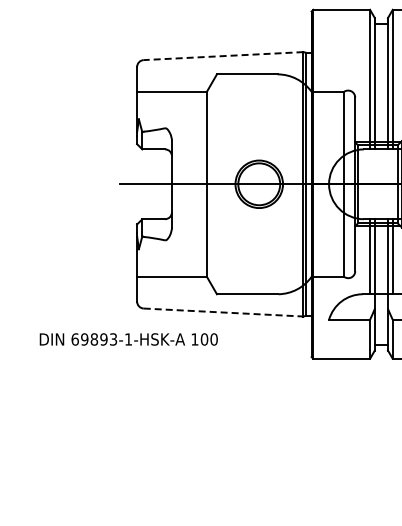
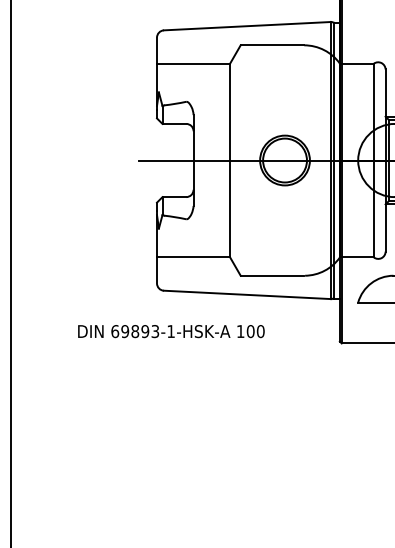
line: (223, 56) -> (247, 26), dashed -> solid
line: (223, 312) -> (247, 294), dashed -> solid
text: (128, 339) -> (171, 331), moved

